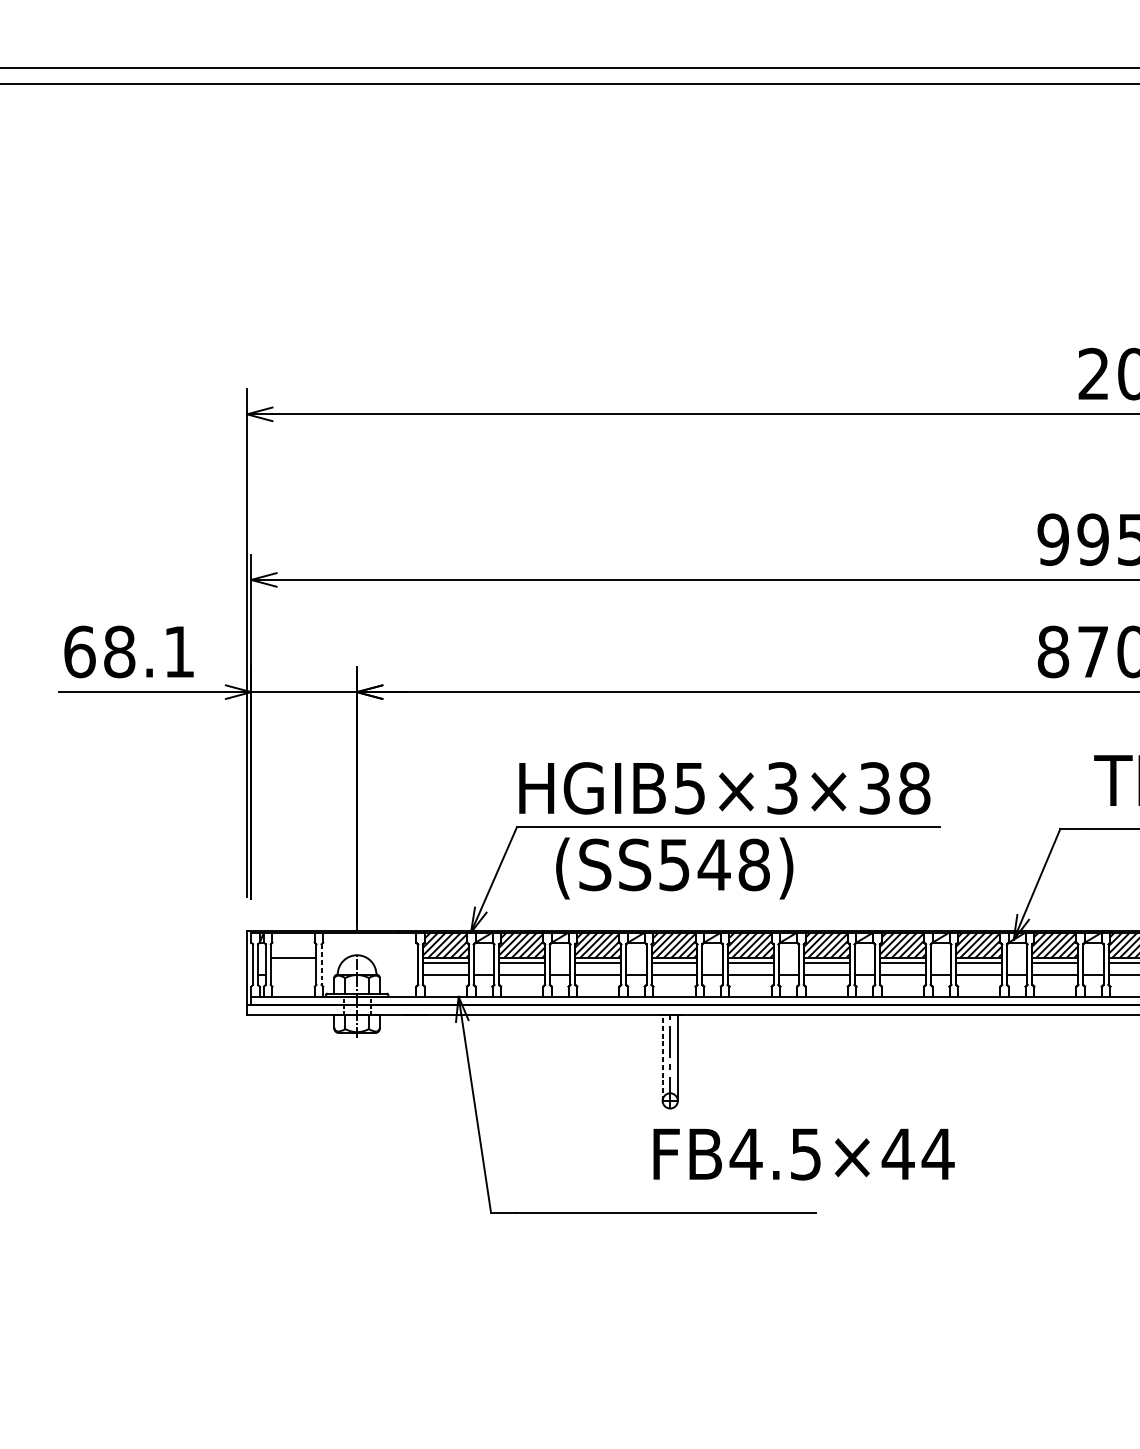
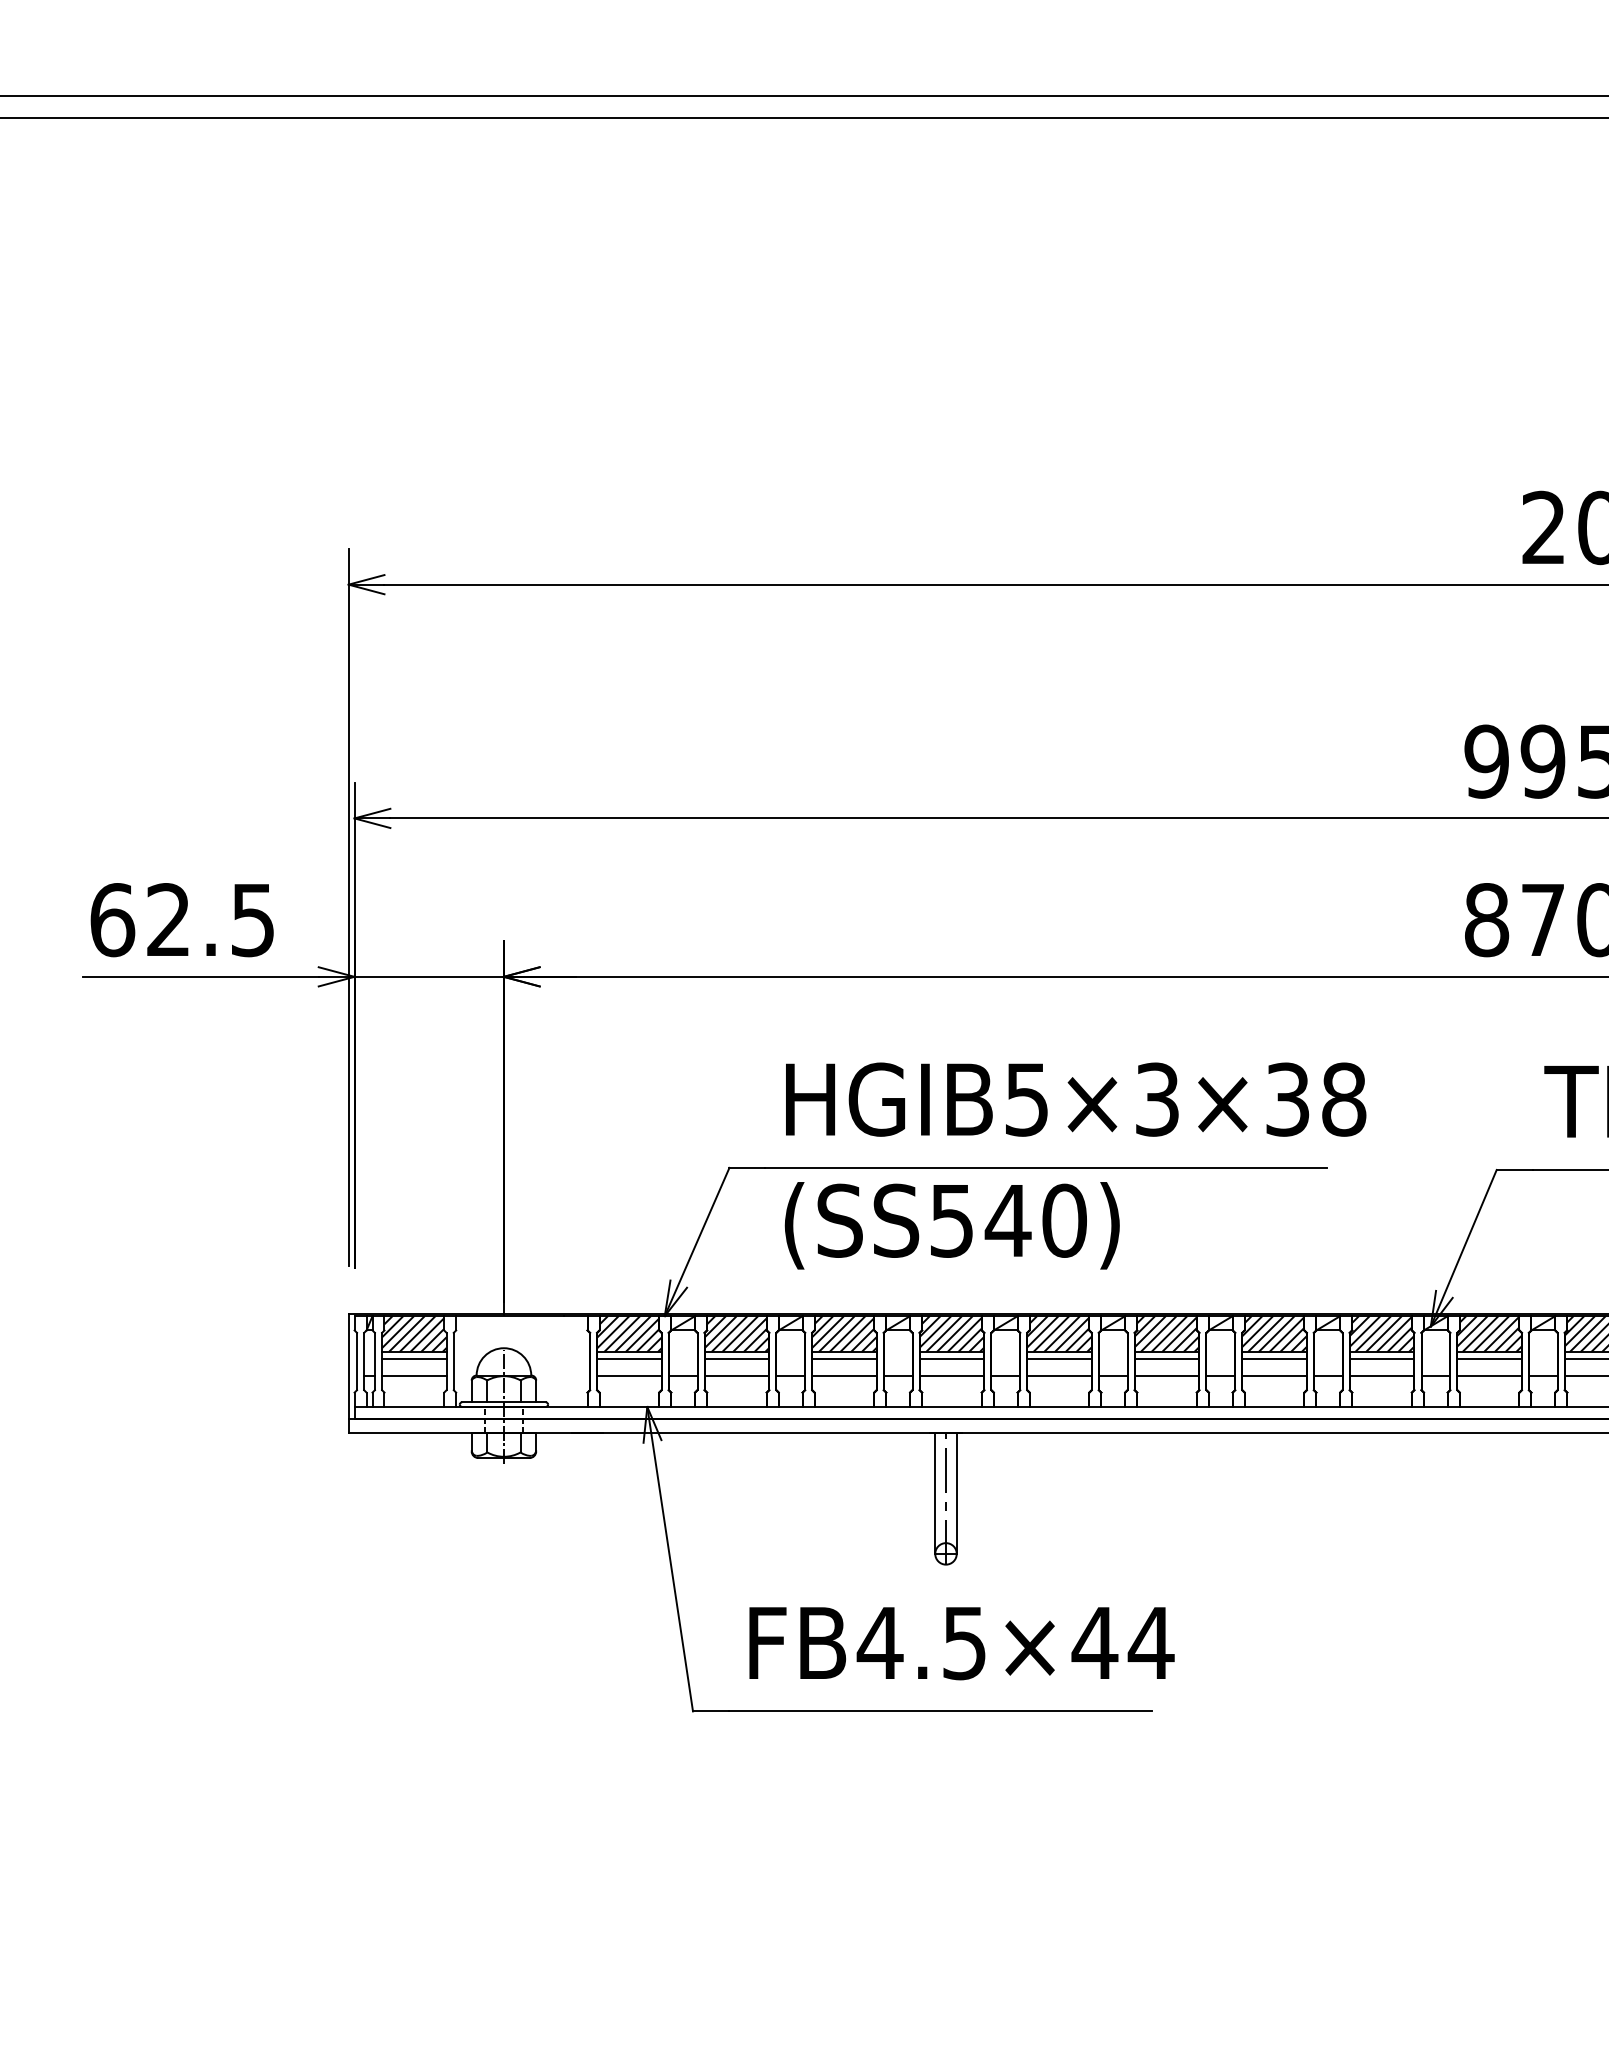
text: (148, 652) -> (209, 920), 68.1 -> 62.5
text: (725, 788) -> (1076, 1099), moved
text: (754, 864) -> (1064, 1220), (SS548) -> (SS540)
hatch: (293, 944) -> (414, 1333), added
line: (293, 963) -> (414, 1359), added
line: (321, 964) -> (453, 1361), dashed -> solid
line: (293, 974) -> (414, 1375), added
line: (662, 1058) -> (935, 1493), dashed -> solid
text: (803, 1154) -> (961, 1643), moved

